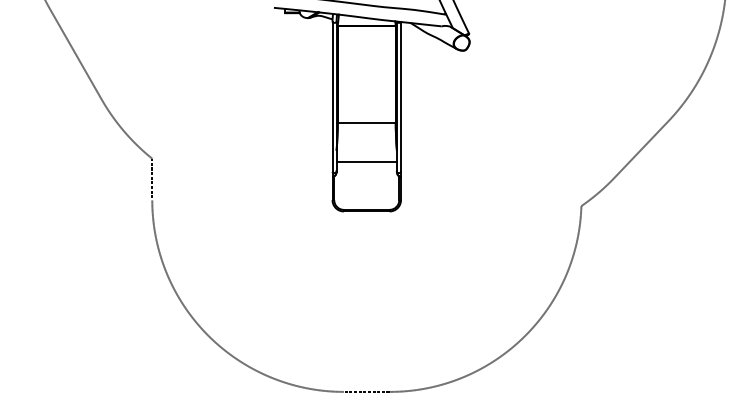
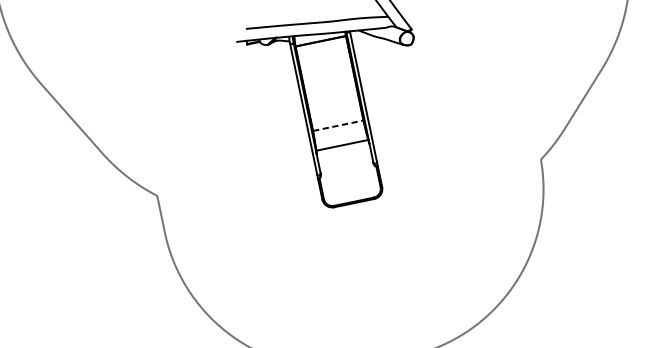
line: (366, 122) -> (337, 125), solid -> dashed
line: (366, 162) -> (342, 145), moved

